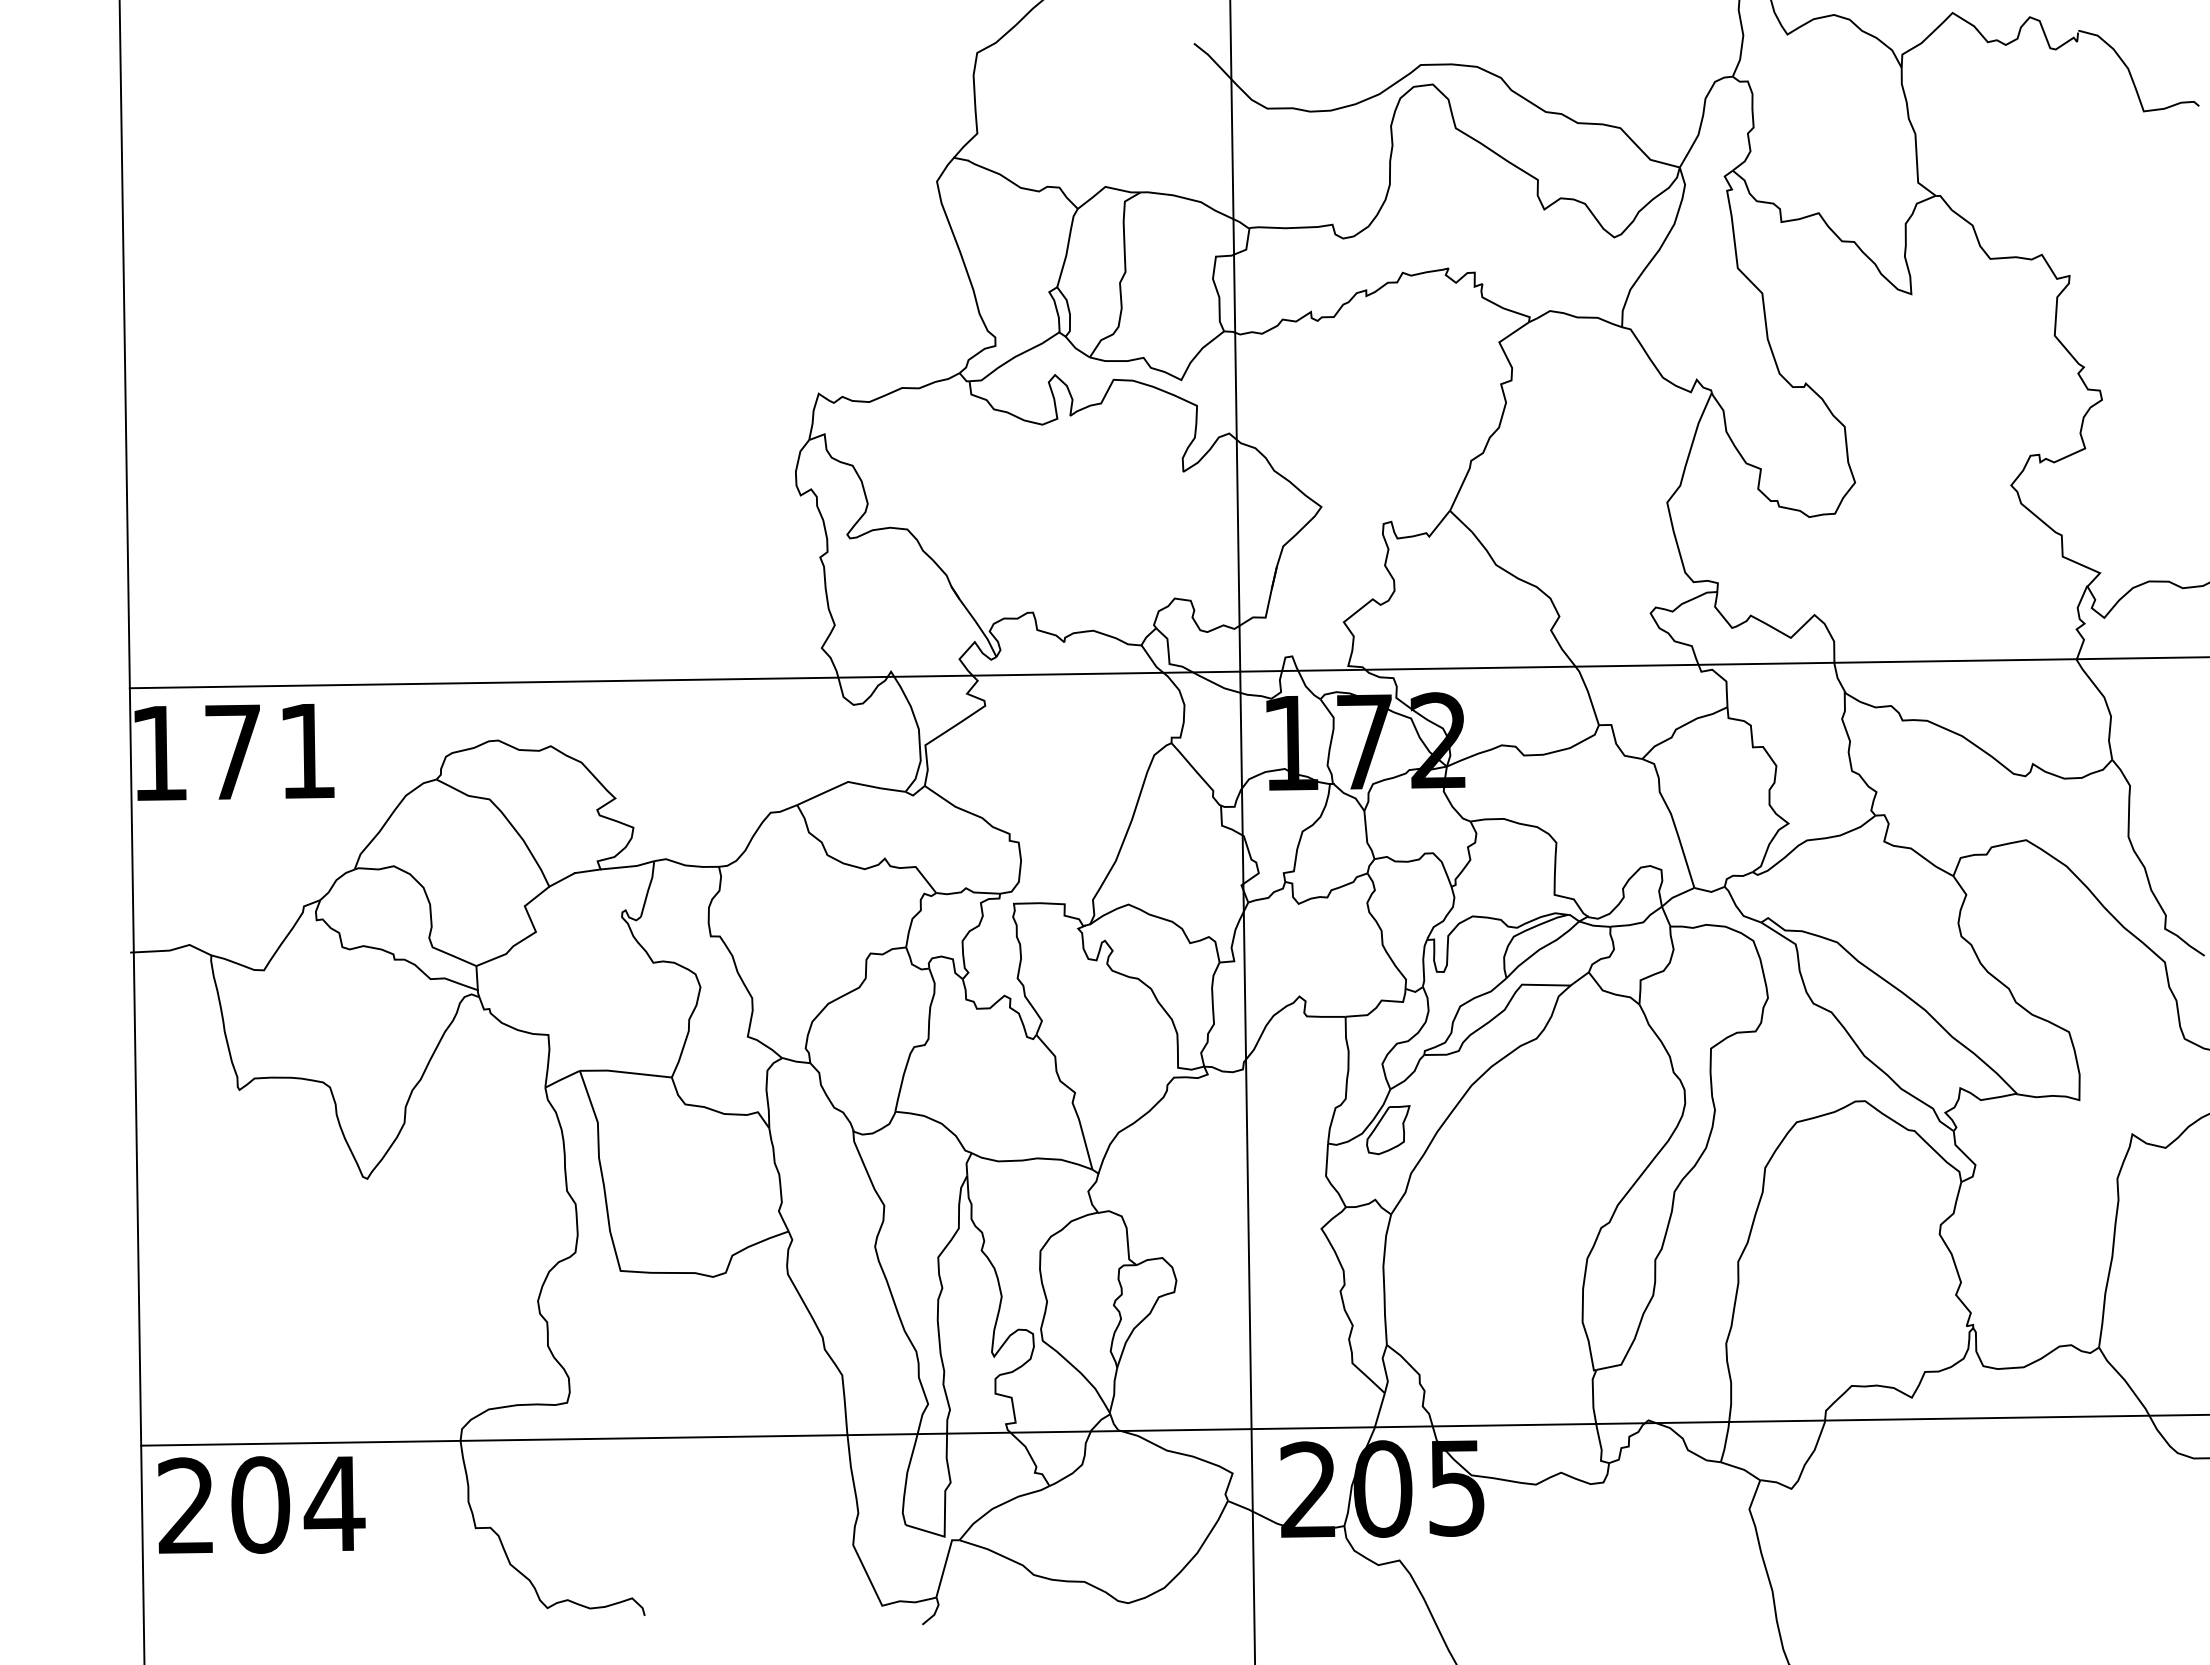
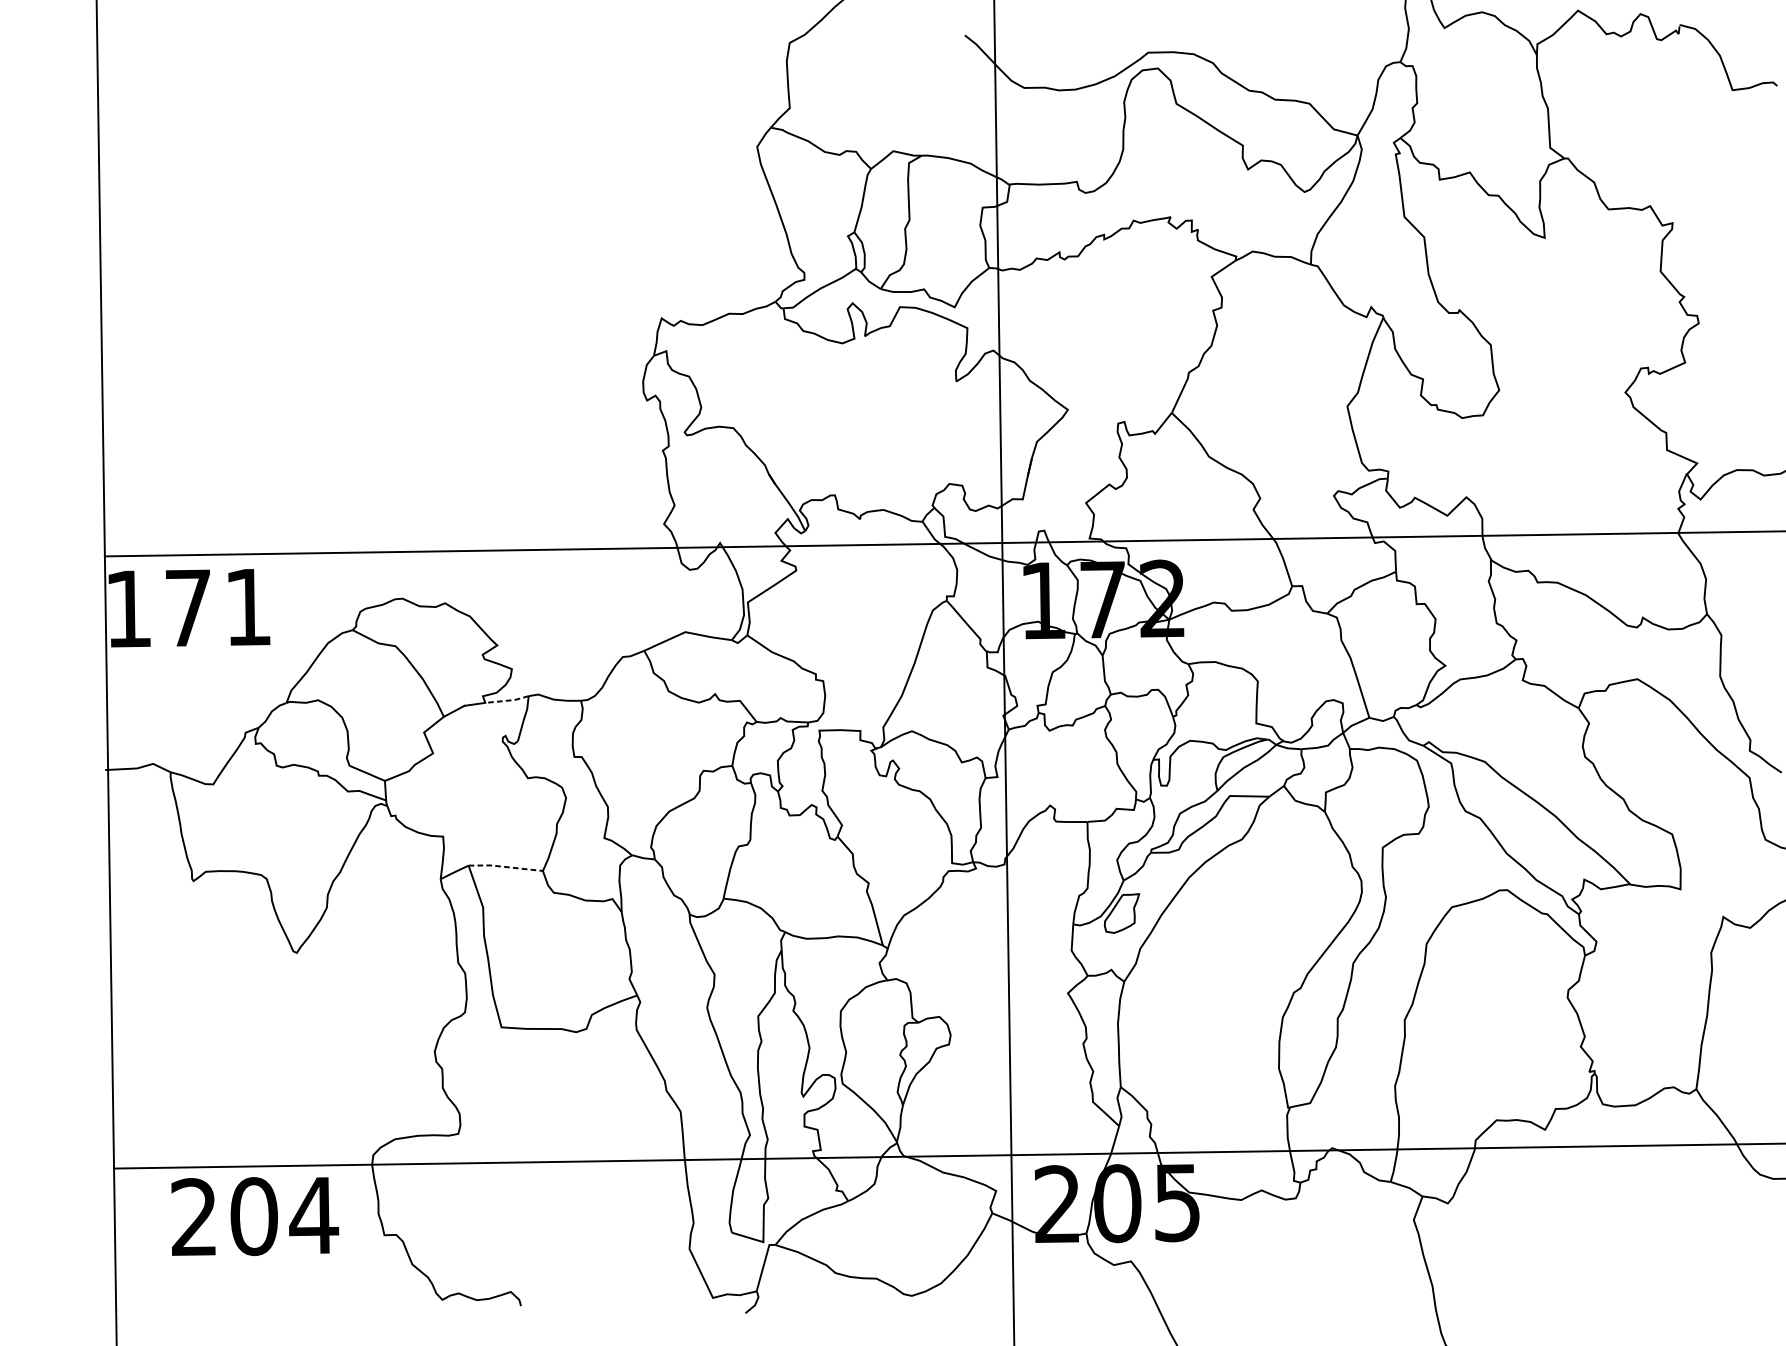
line: (628, 866) -> (507, 700), solid -> dashed
line: (625, 1072) -> (505, 866), solid -> dashed
text: (261, 1504) -> (254, 1216), moved

